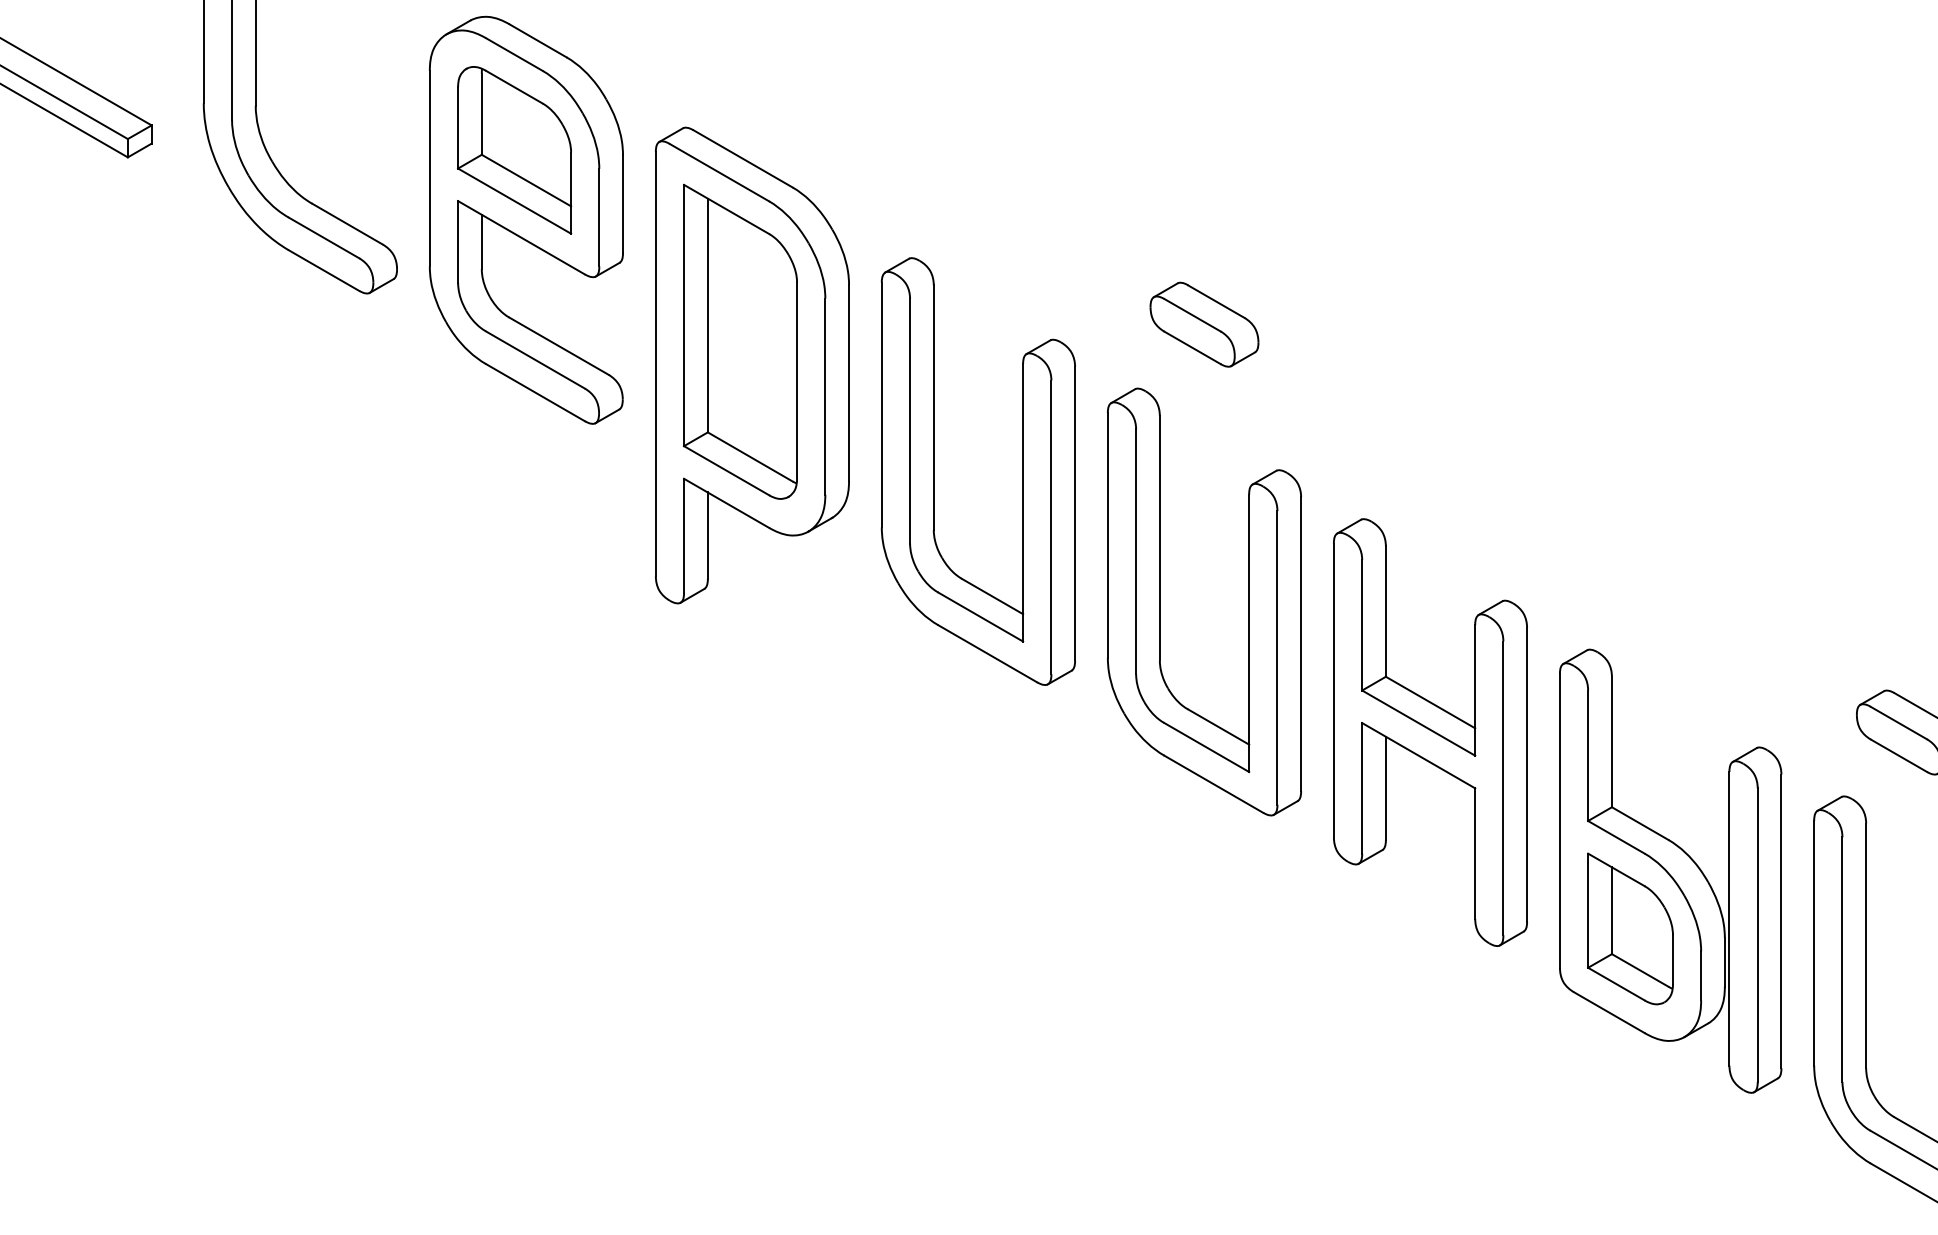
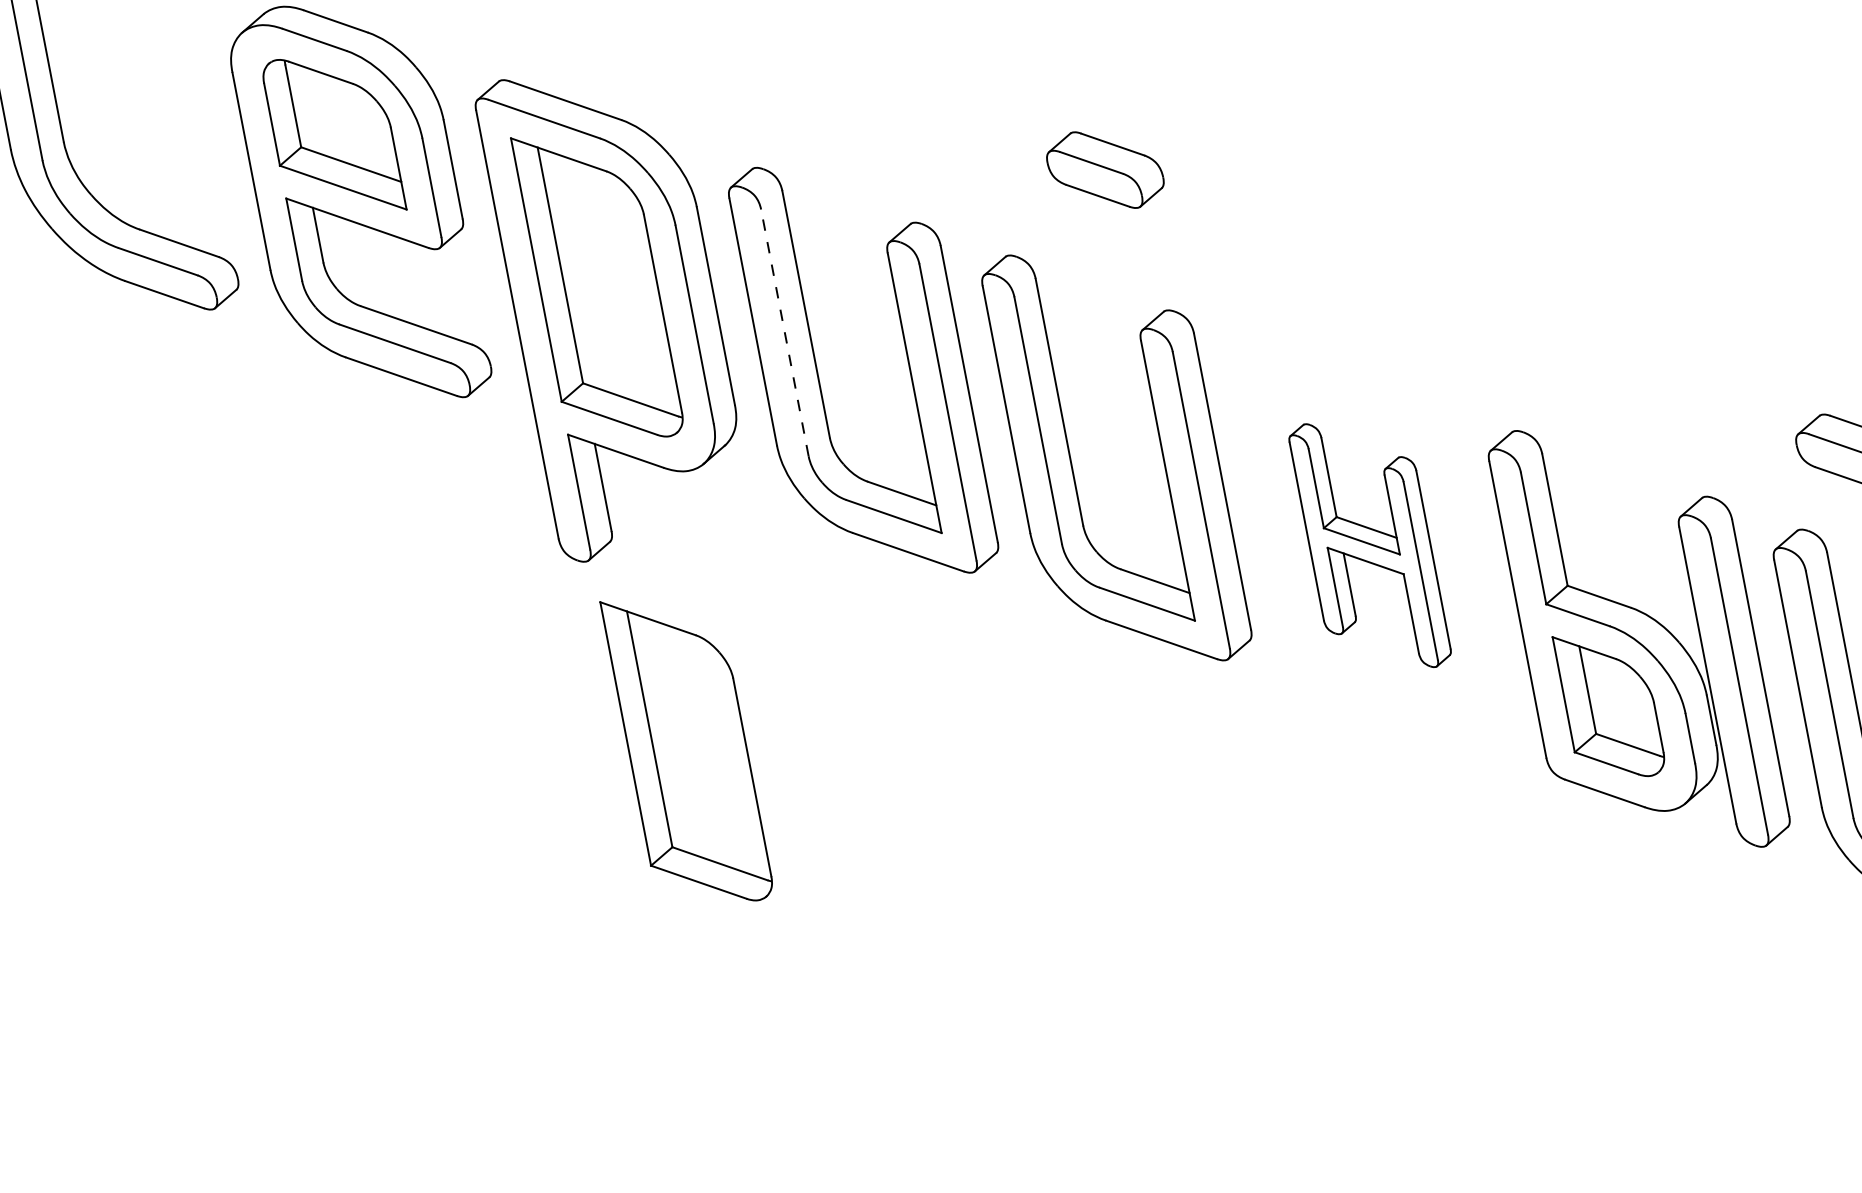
part: (1204, 324) -> (1105, 169), moved
line: (910, 420) -> (785, 331), solid -> dashed
part: (1430, 732) -> (1370, 545), size x0.6
part: (740, 801) -> (687, 749), added

